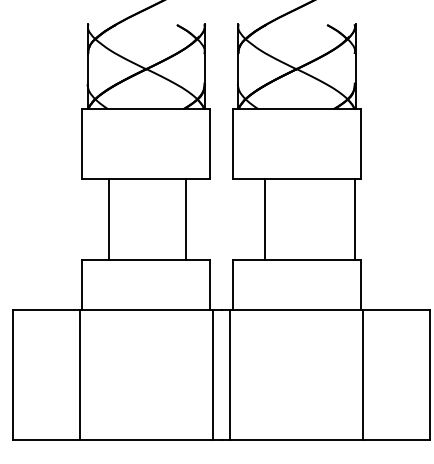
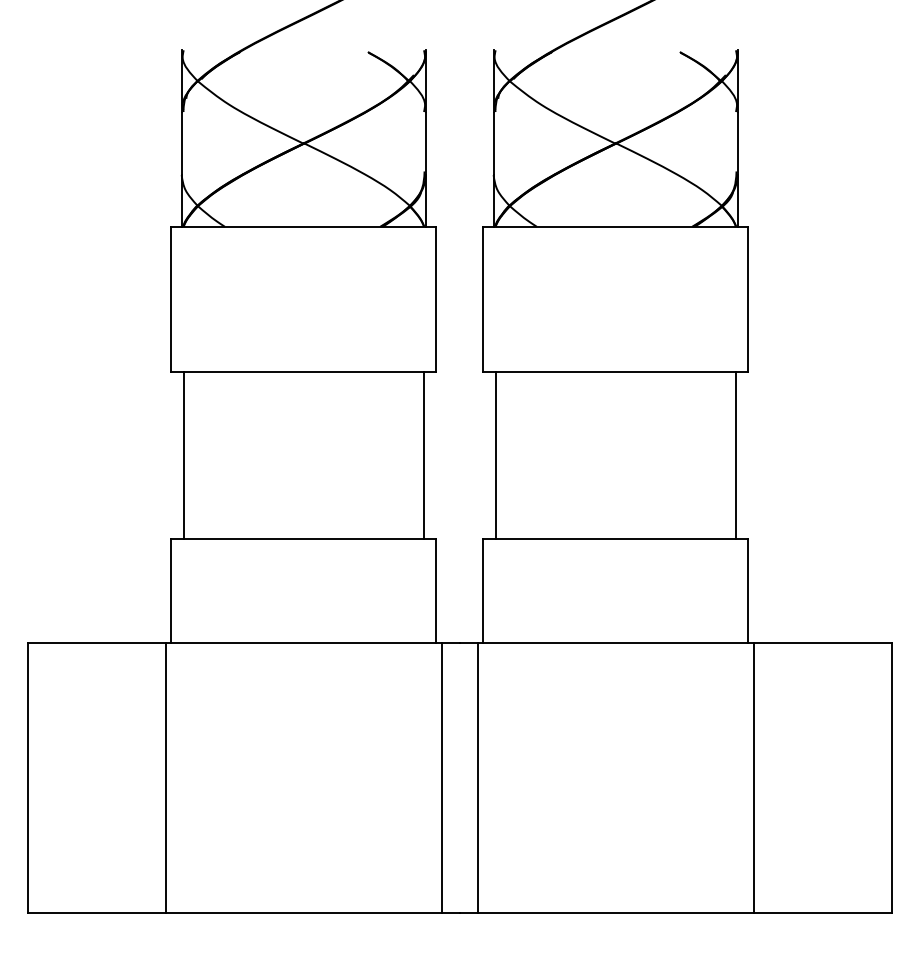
line: (109, 219) -> (183, 455), moved
line: (186, 219) -> (424, 455), moved
line: (264, 219) -> (495, 455), moved

